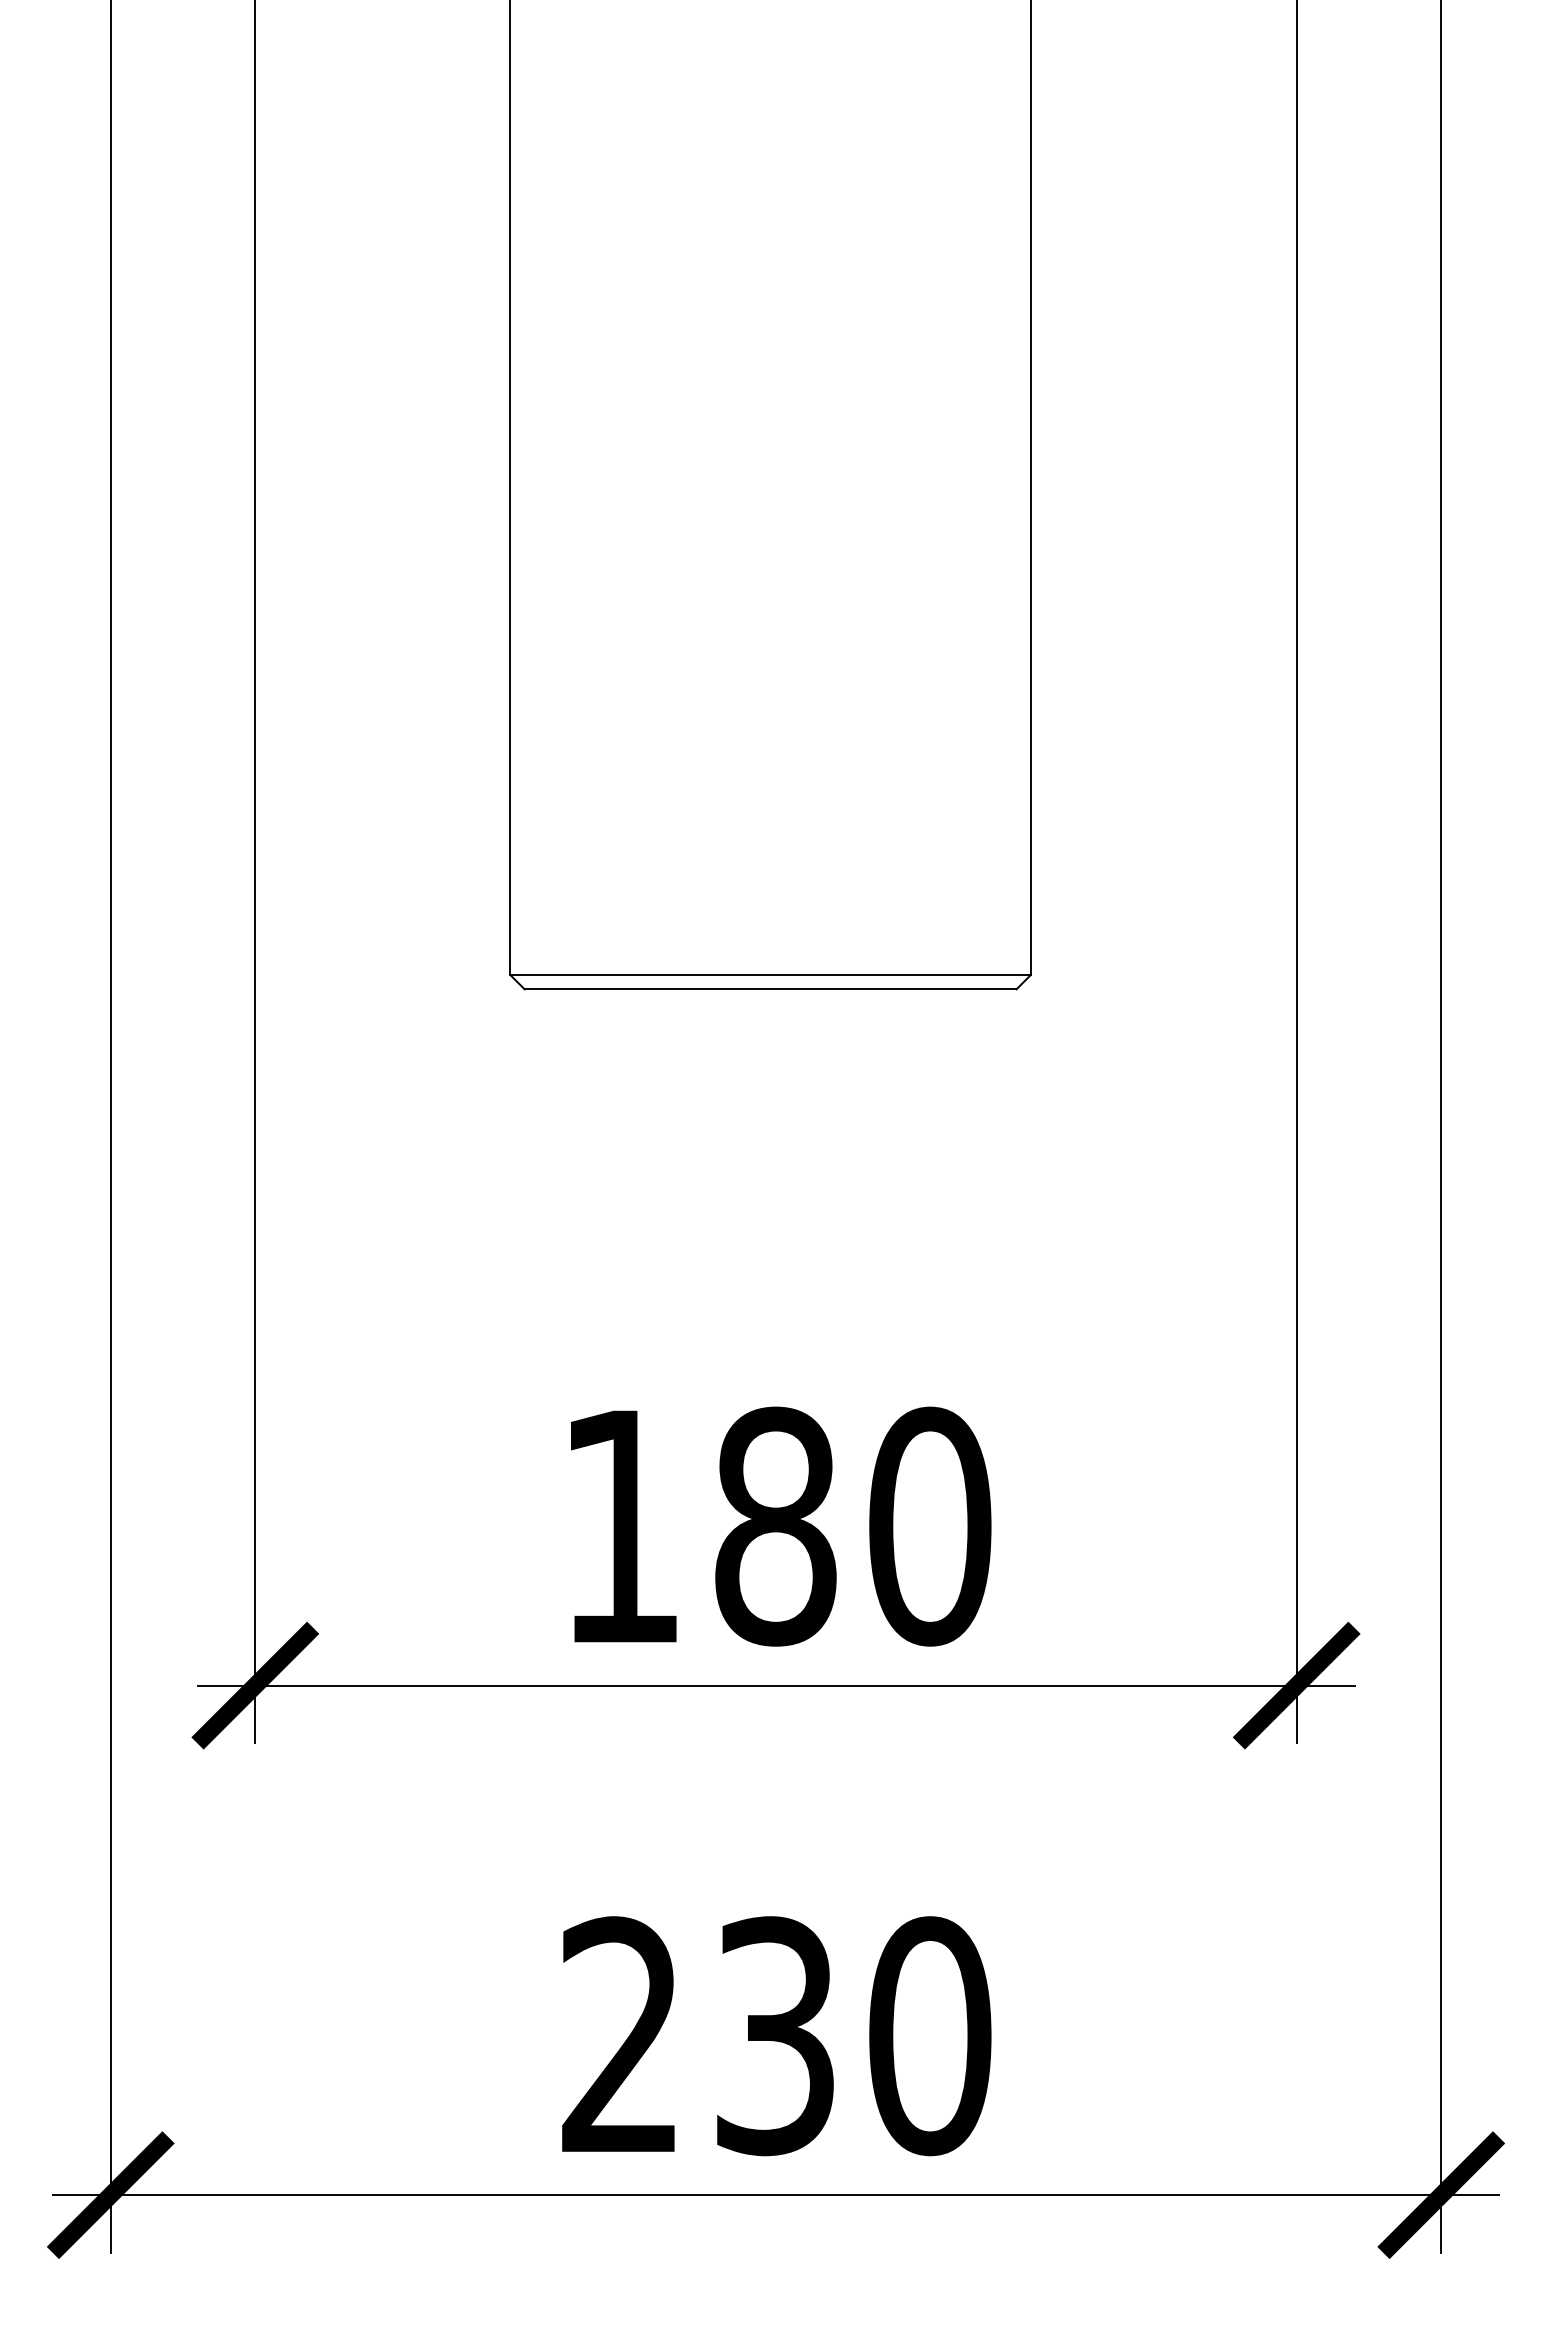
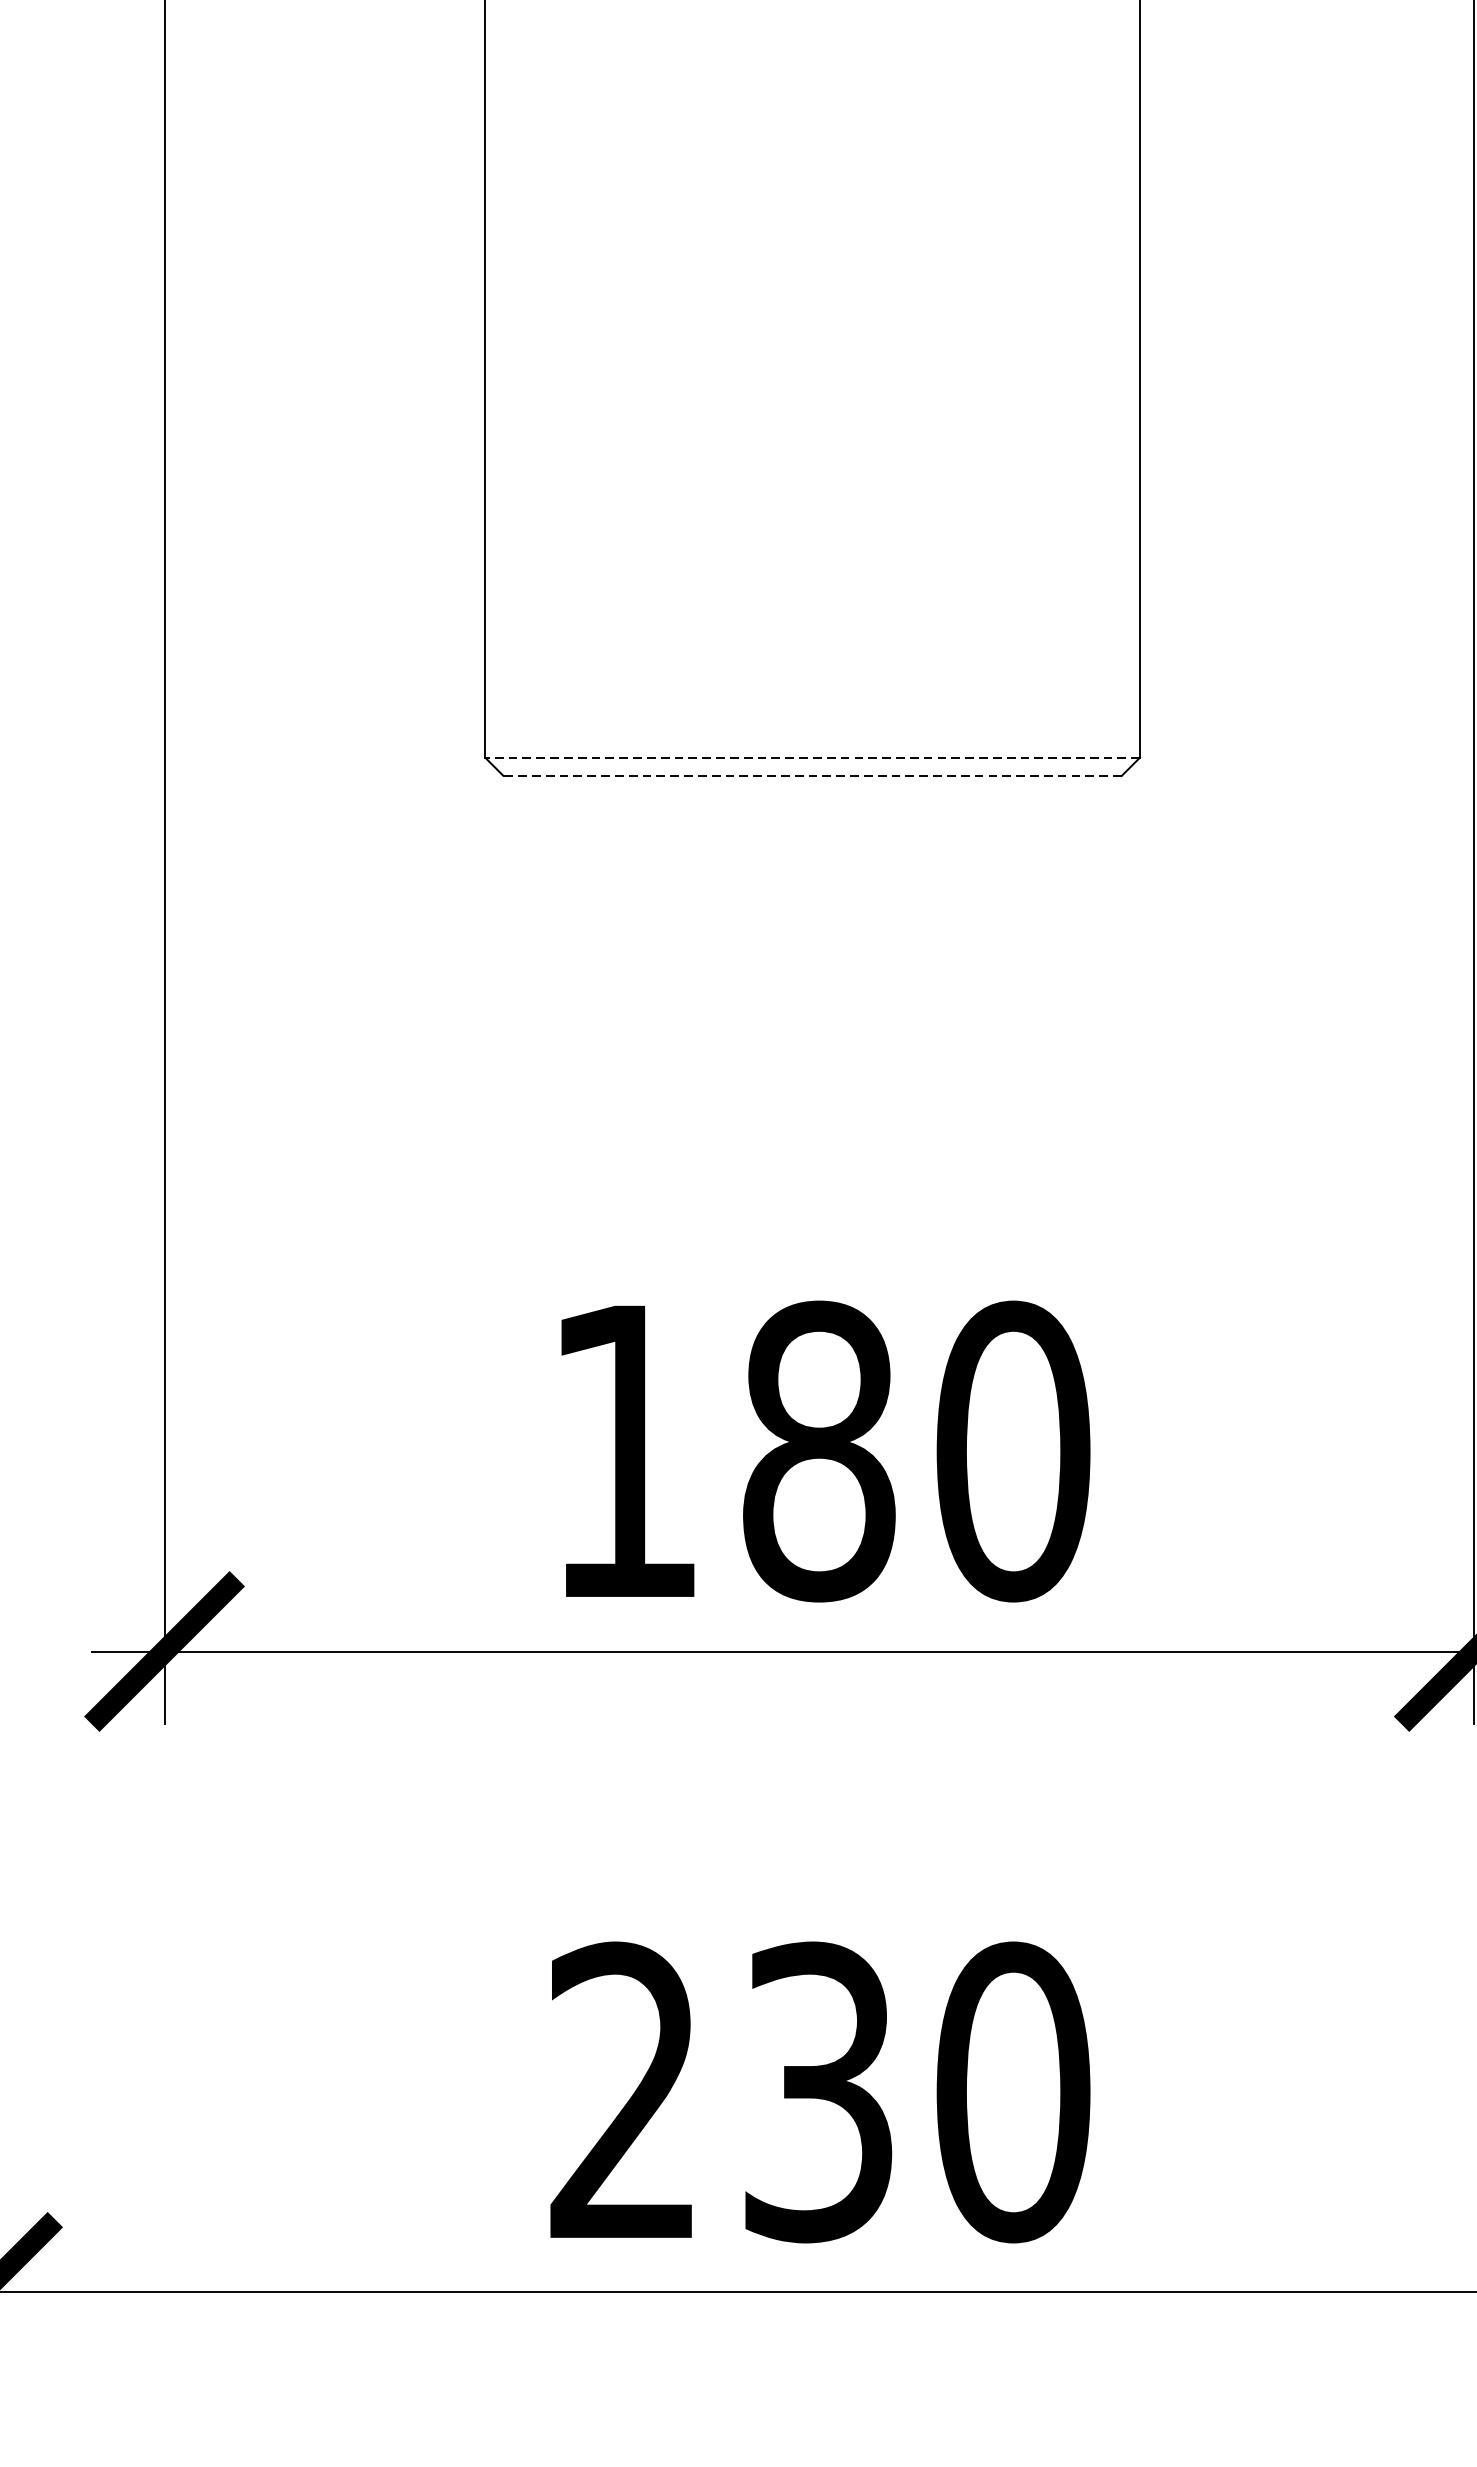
line: (770, 974) -> (812, 757), solid -> dashed
line: (770, 989) -> (812, 775), solid -> dashed

